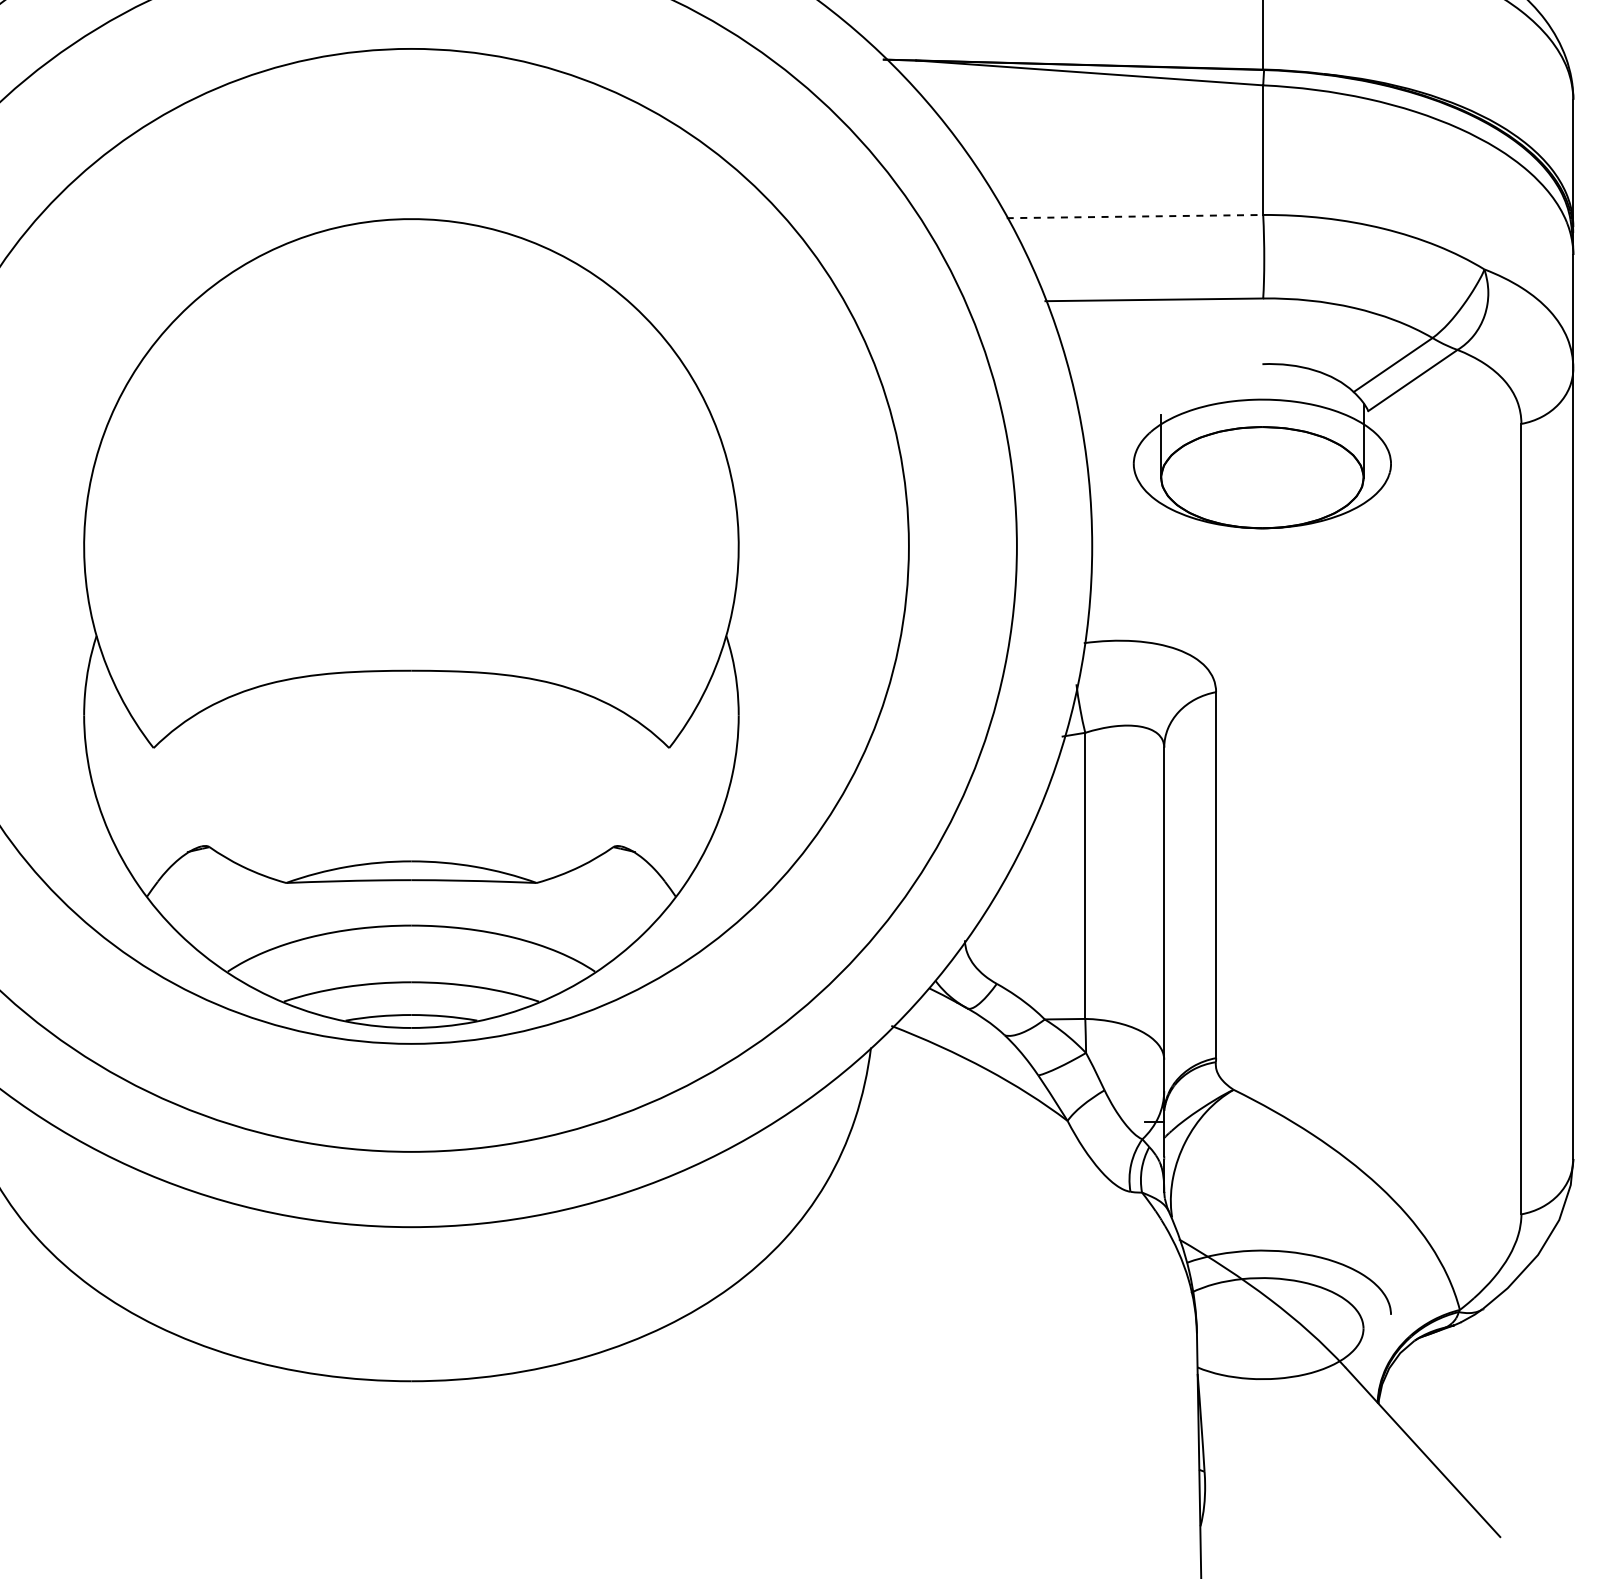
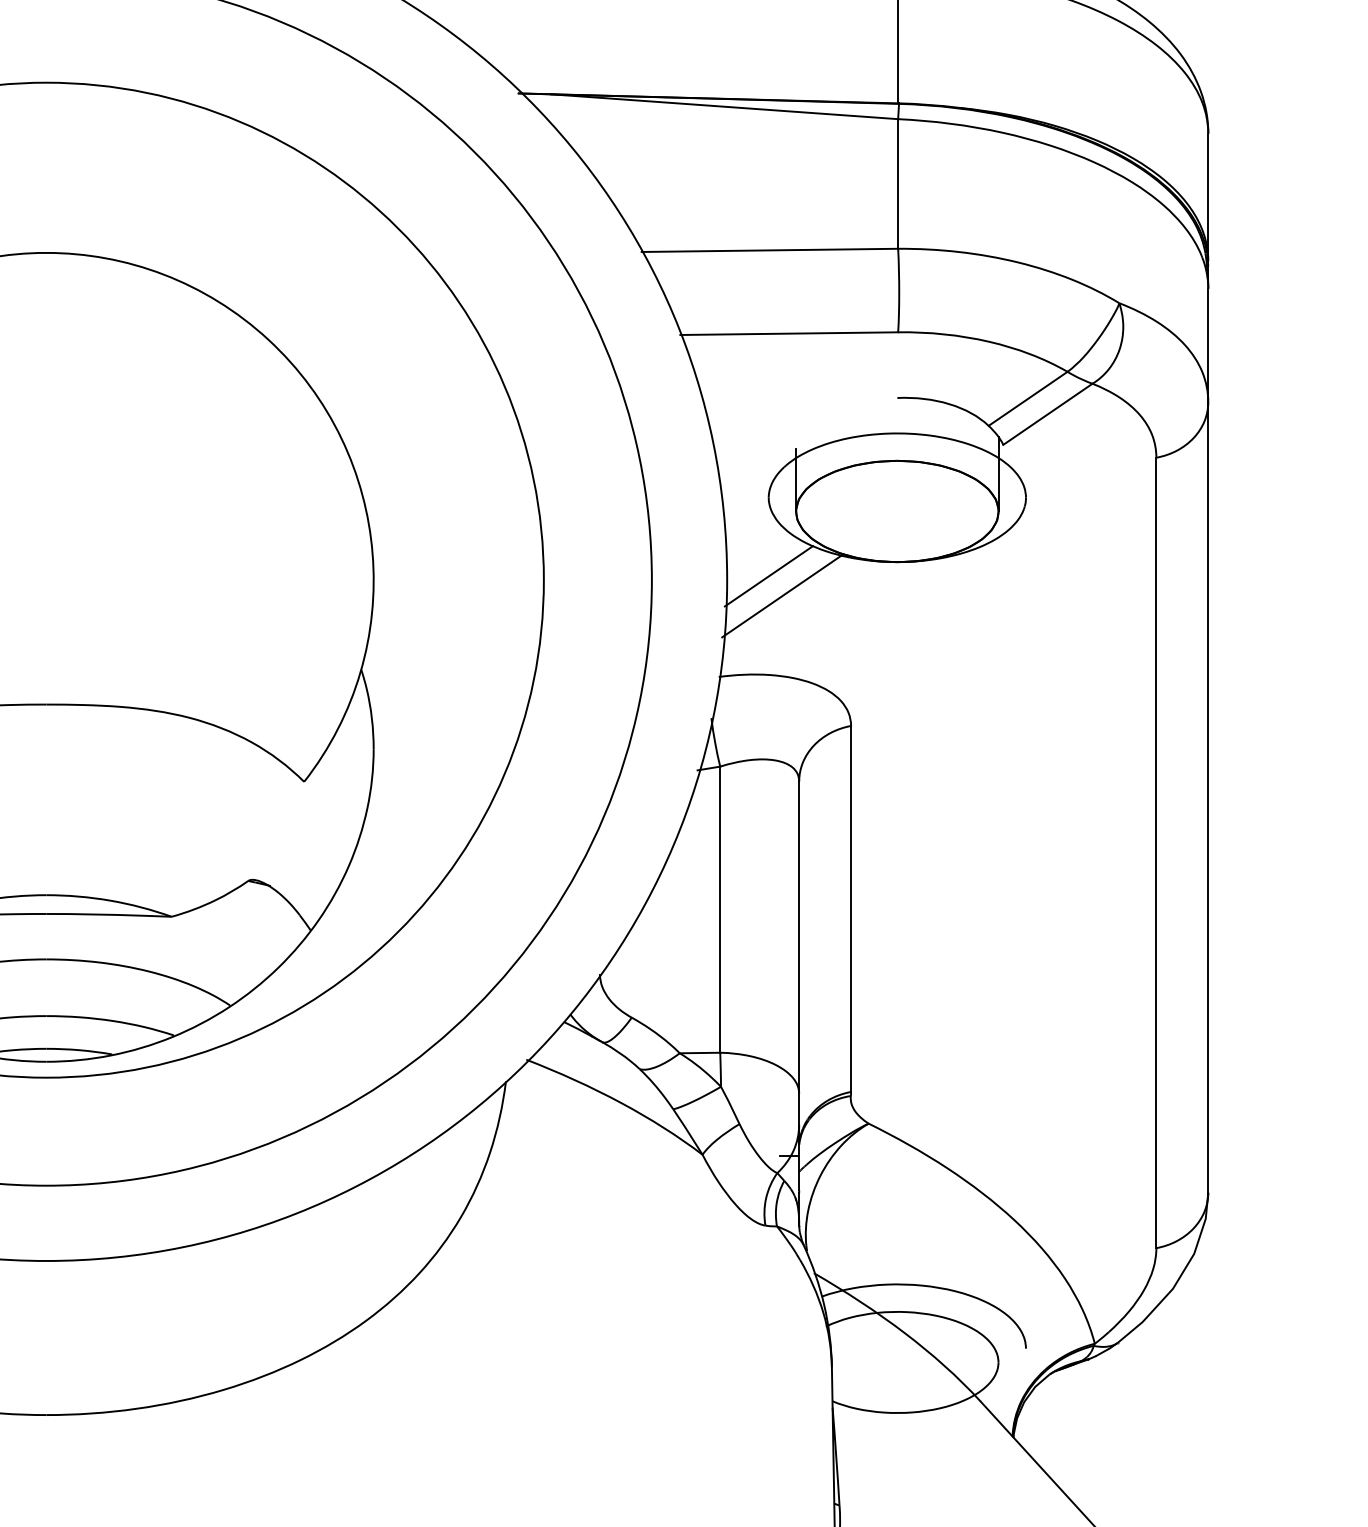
line: (1135, 216) -> (770, 250), dashed -> solid
line: (1133, 542) -> (768, 576), added
line: (1146, 562) -> (781, 596), added

